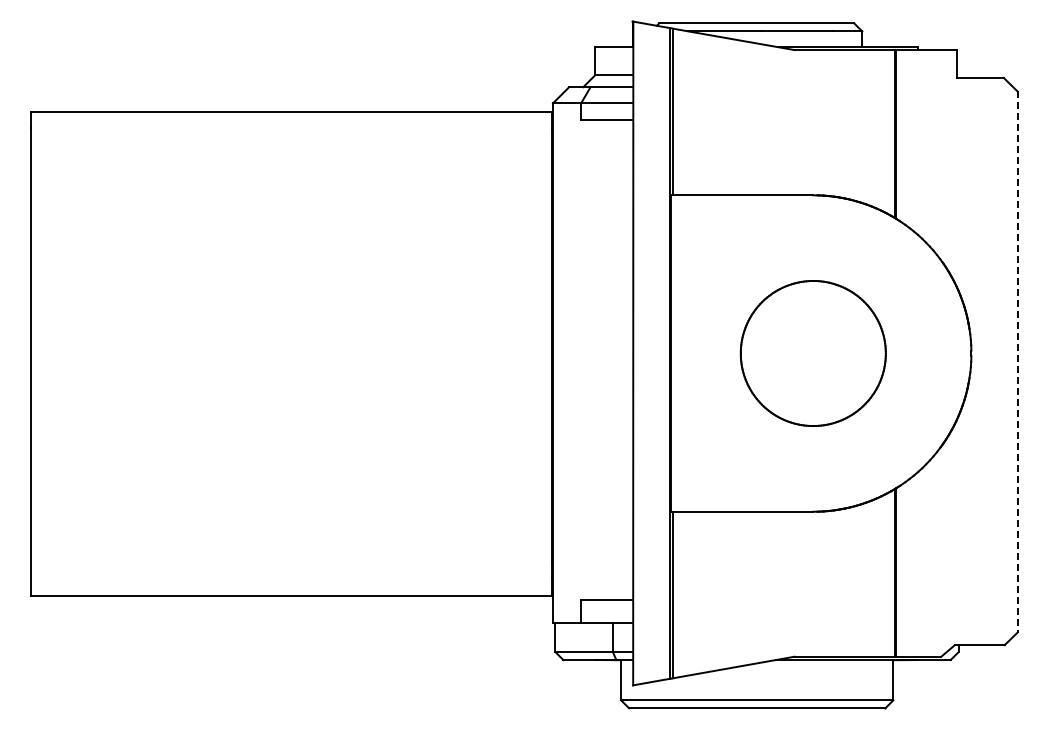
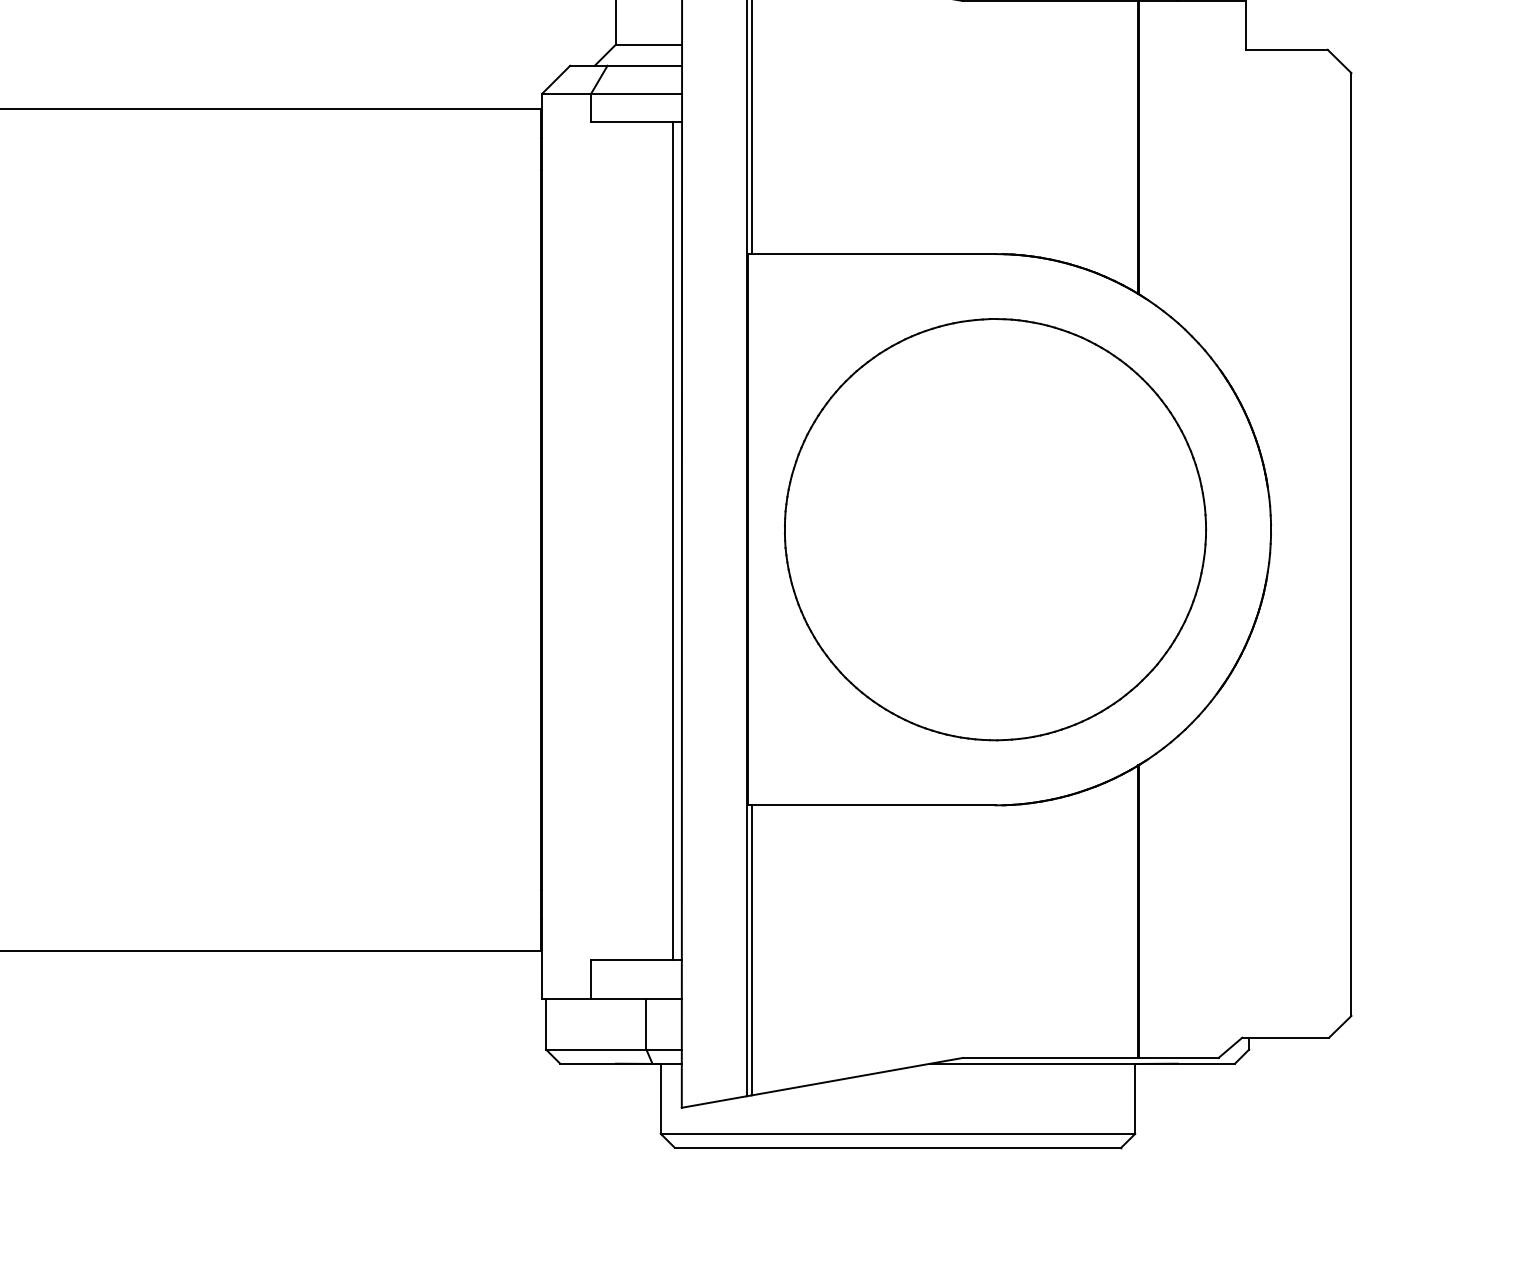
part: (813, 353) -> (995, 529), size x1.67
line: (628, 359) -> (673, 540), added
line: (1017, 362) -> (1351, 545), dashed -> solid

